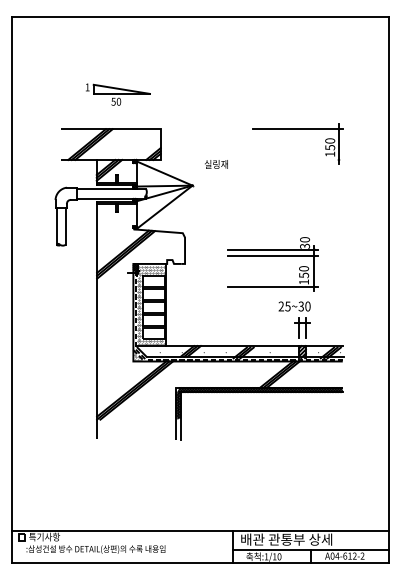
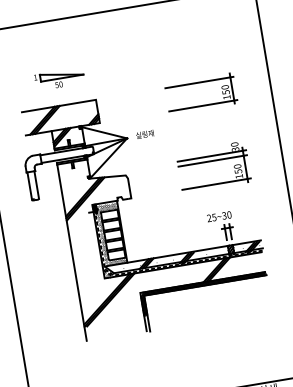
line: (297, 159) -> (202, 105), added
text: (216, 164) -> (145, 134), moved
part: (272, 256) -> (212, 161), moved

